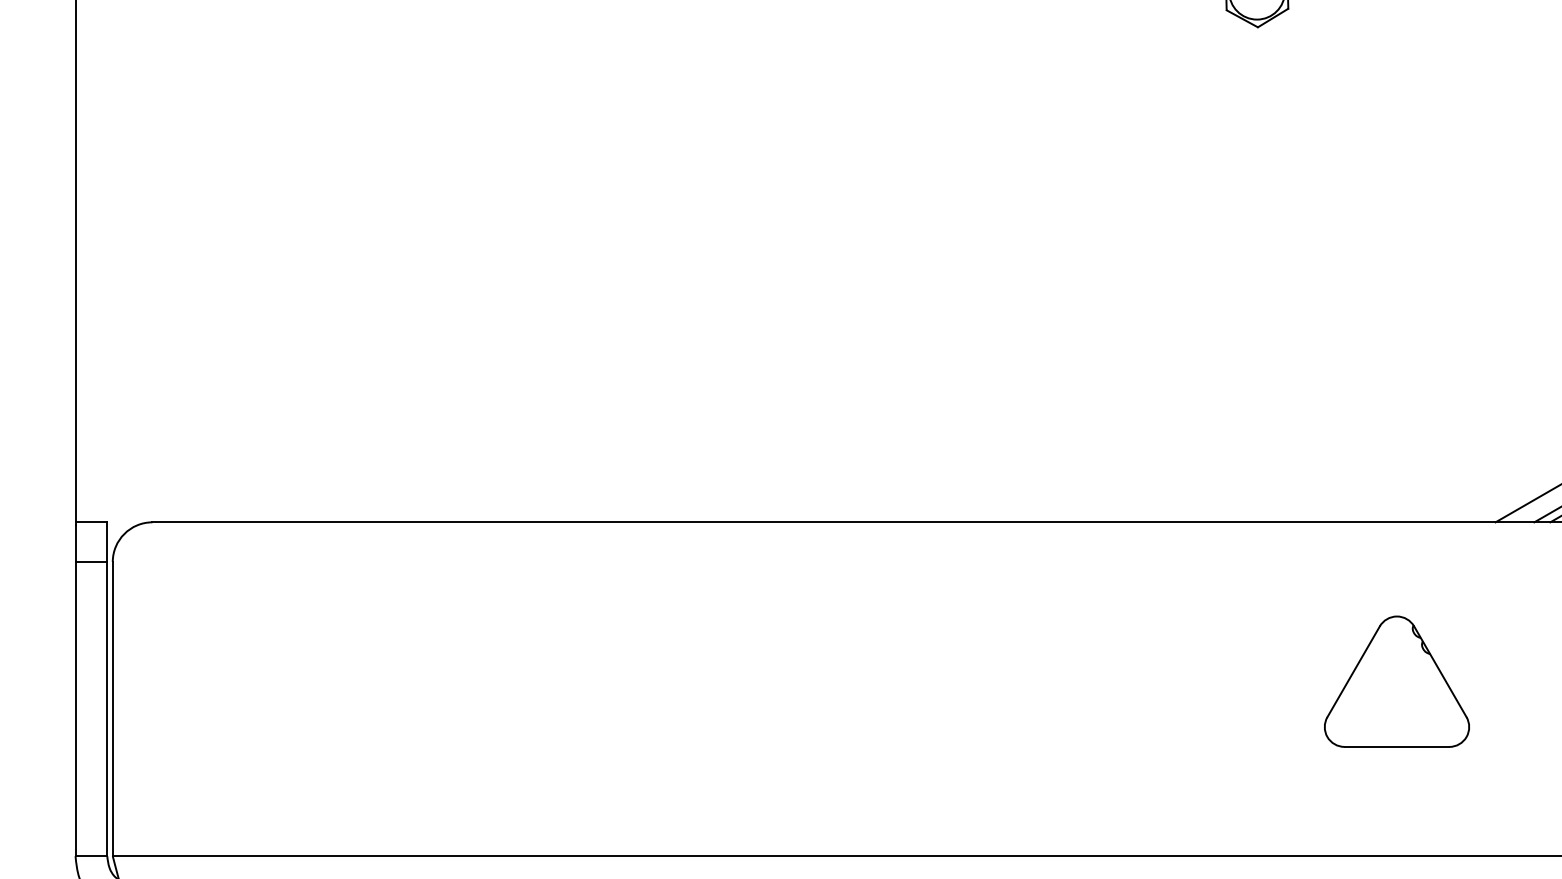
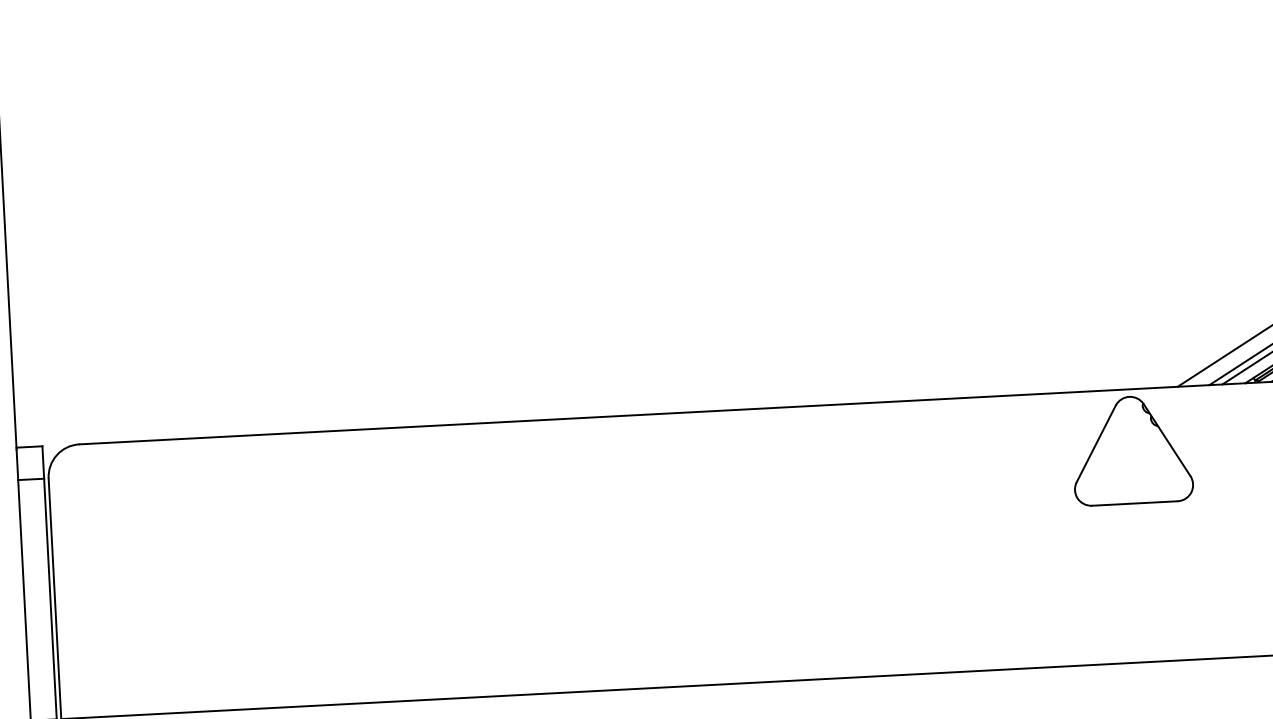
part: (1396, 681) -> (1131, 450), moved

